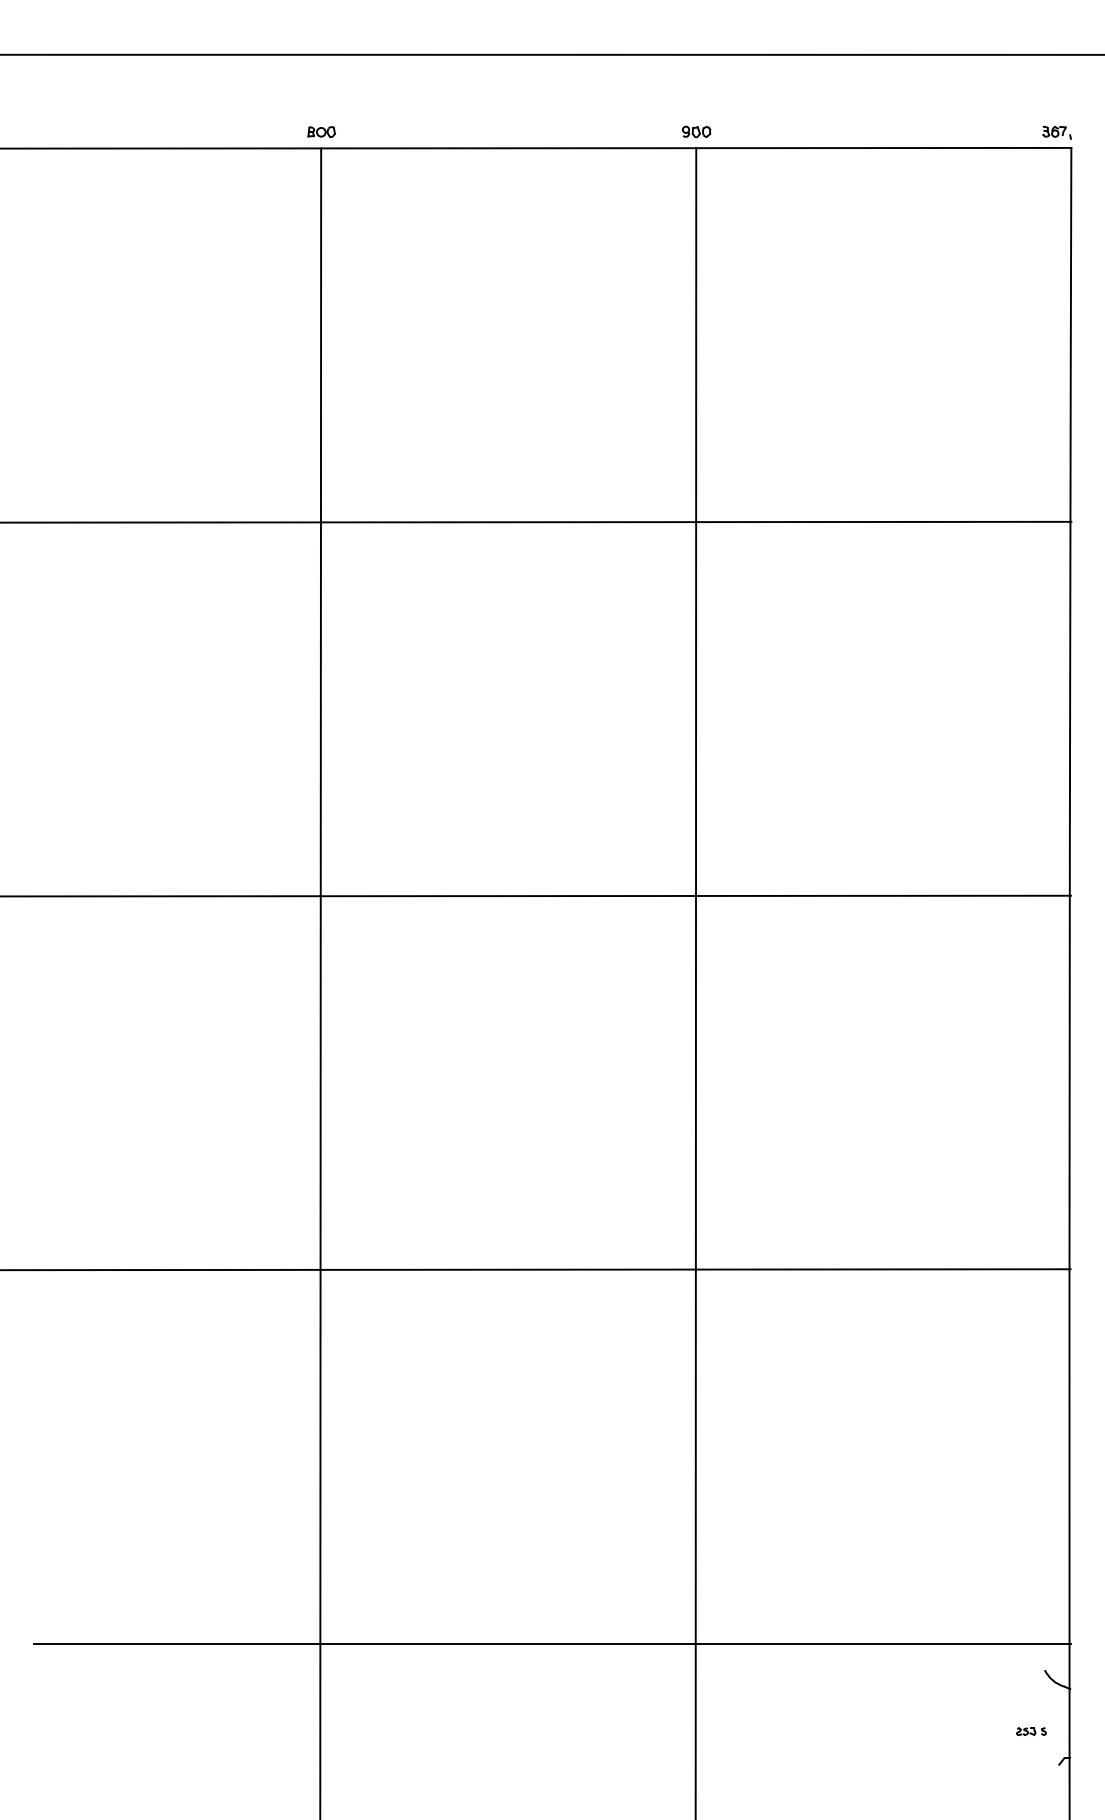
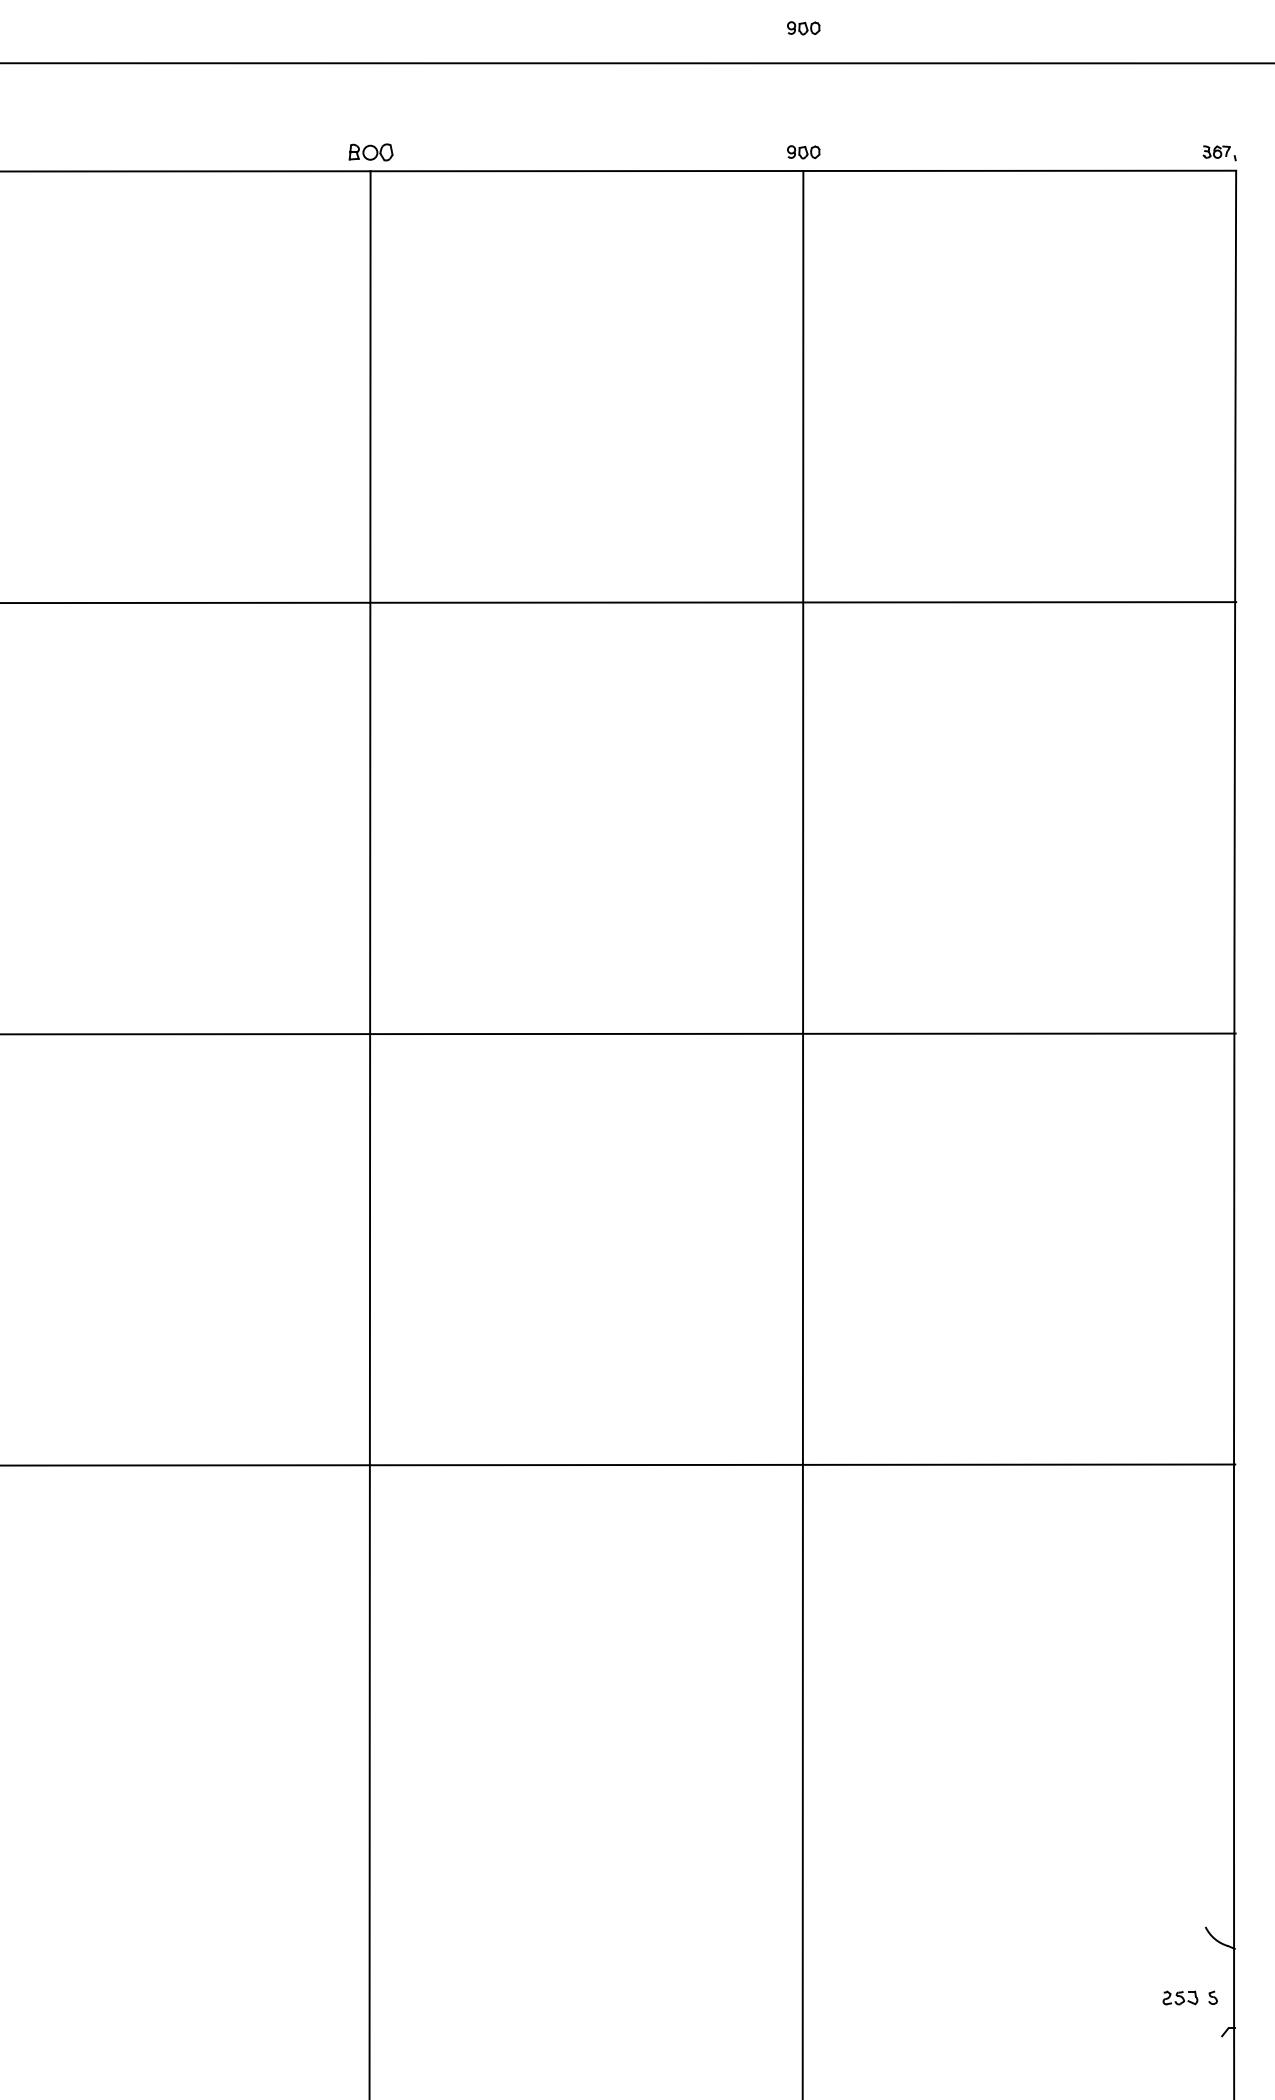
part: (696, 24) -> (803, 28), added
part: (321, 132) -> (371, 152), size x1.4
line: (551, 1643) -> (636, 1896), removed
part: (1030, 1731) -> (1189, 1997), size x1.6

